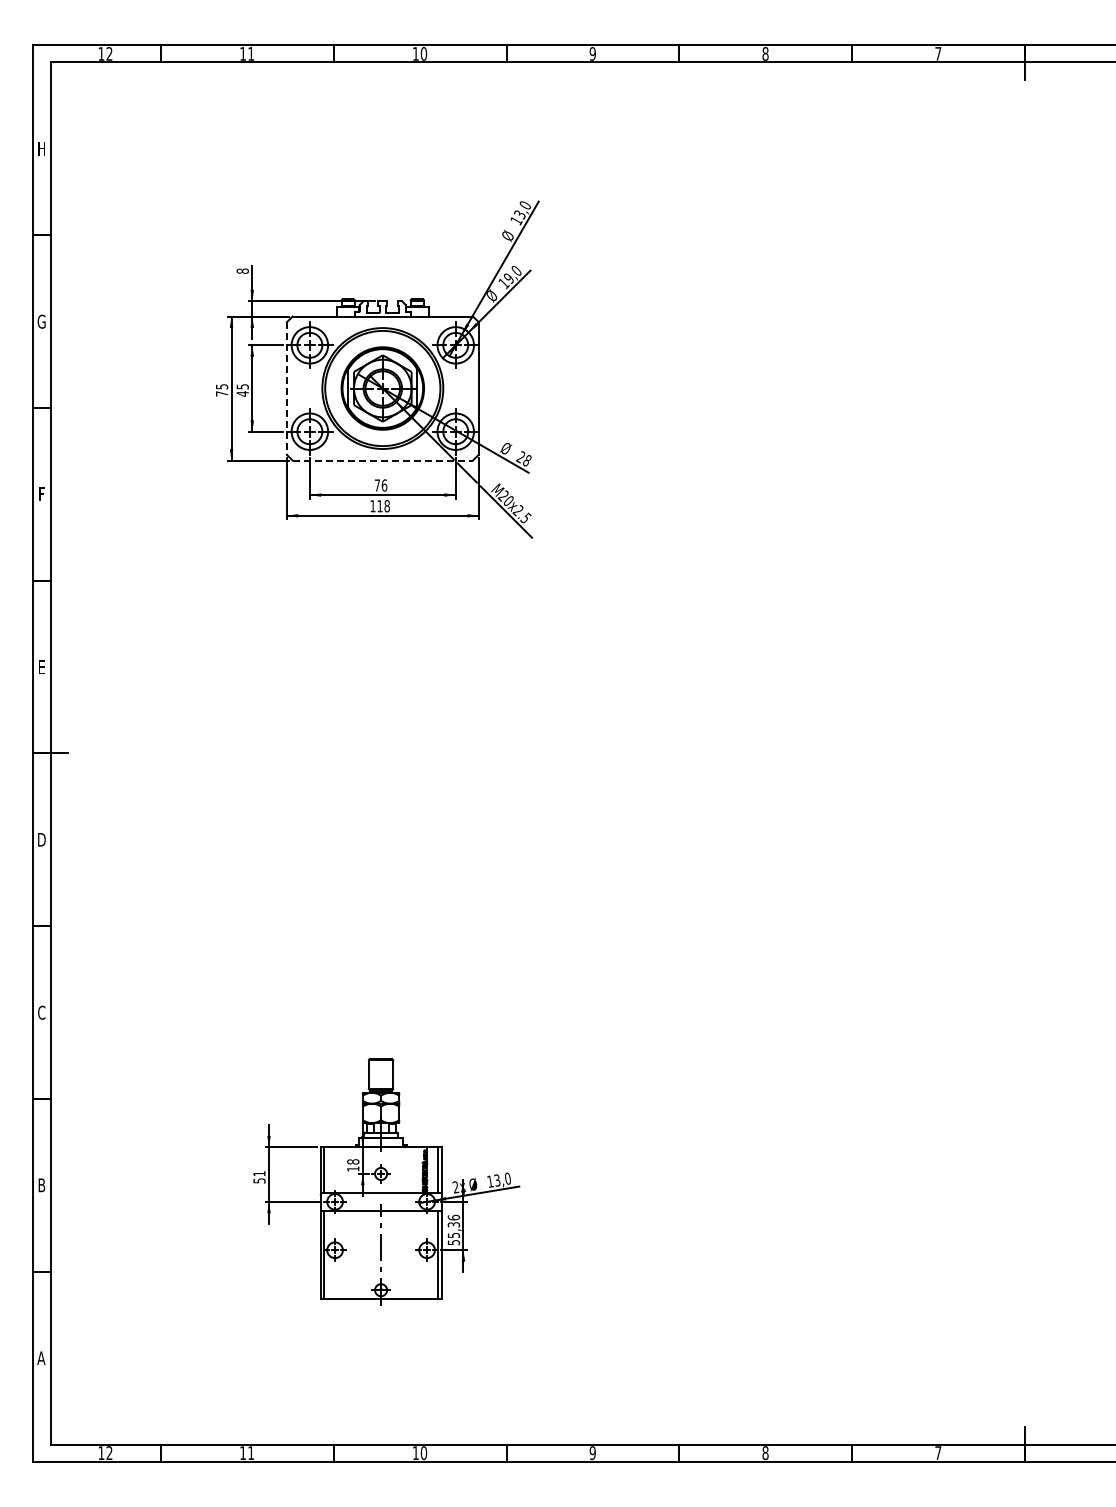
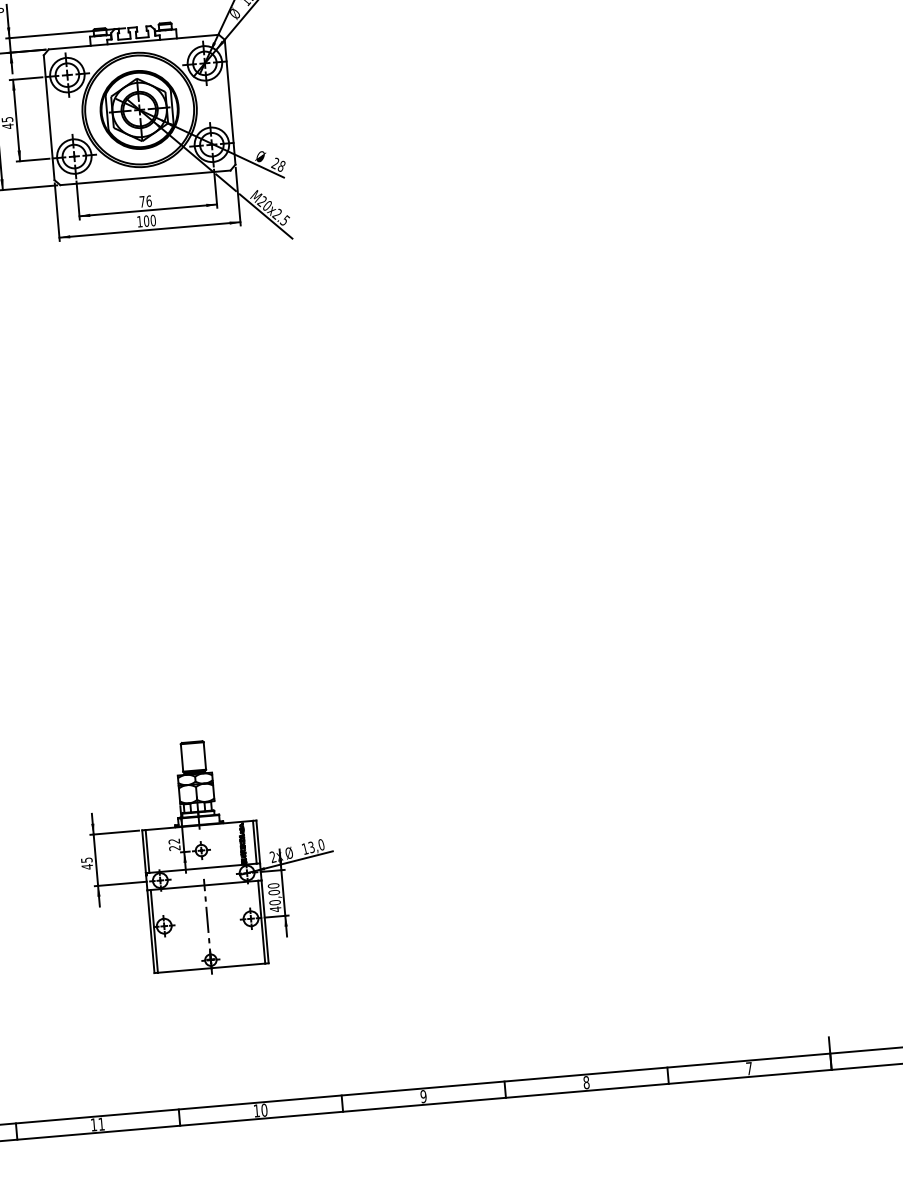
line: (286, 389) -> (48, 118), dashed -> solid
line: (383, 460) -> (146, 177), dashed -> solid
text: (383, 506) -> (149, 221), 118 -> 100
text: (353, 1165) -> (174, 844), 18 -> 22
text: (259, 1177) -> (87, 863), 51 -> 45
text: (453, 1229) -> (274, 897), 55,36 -> 40,00

